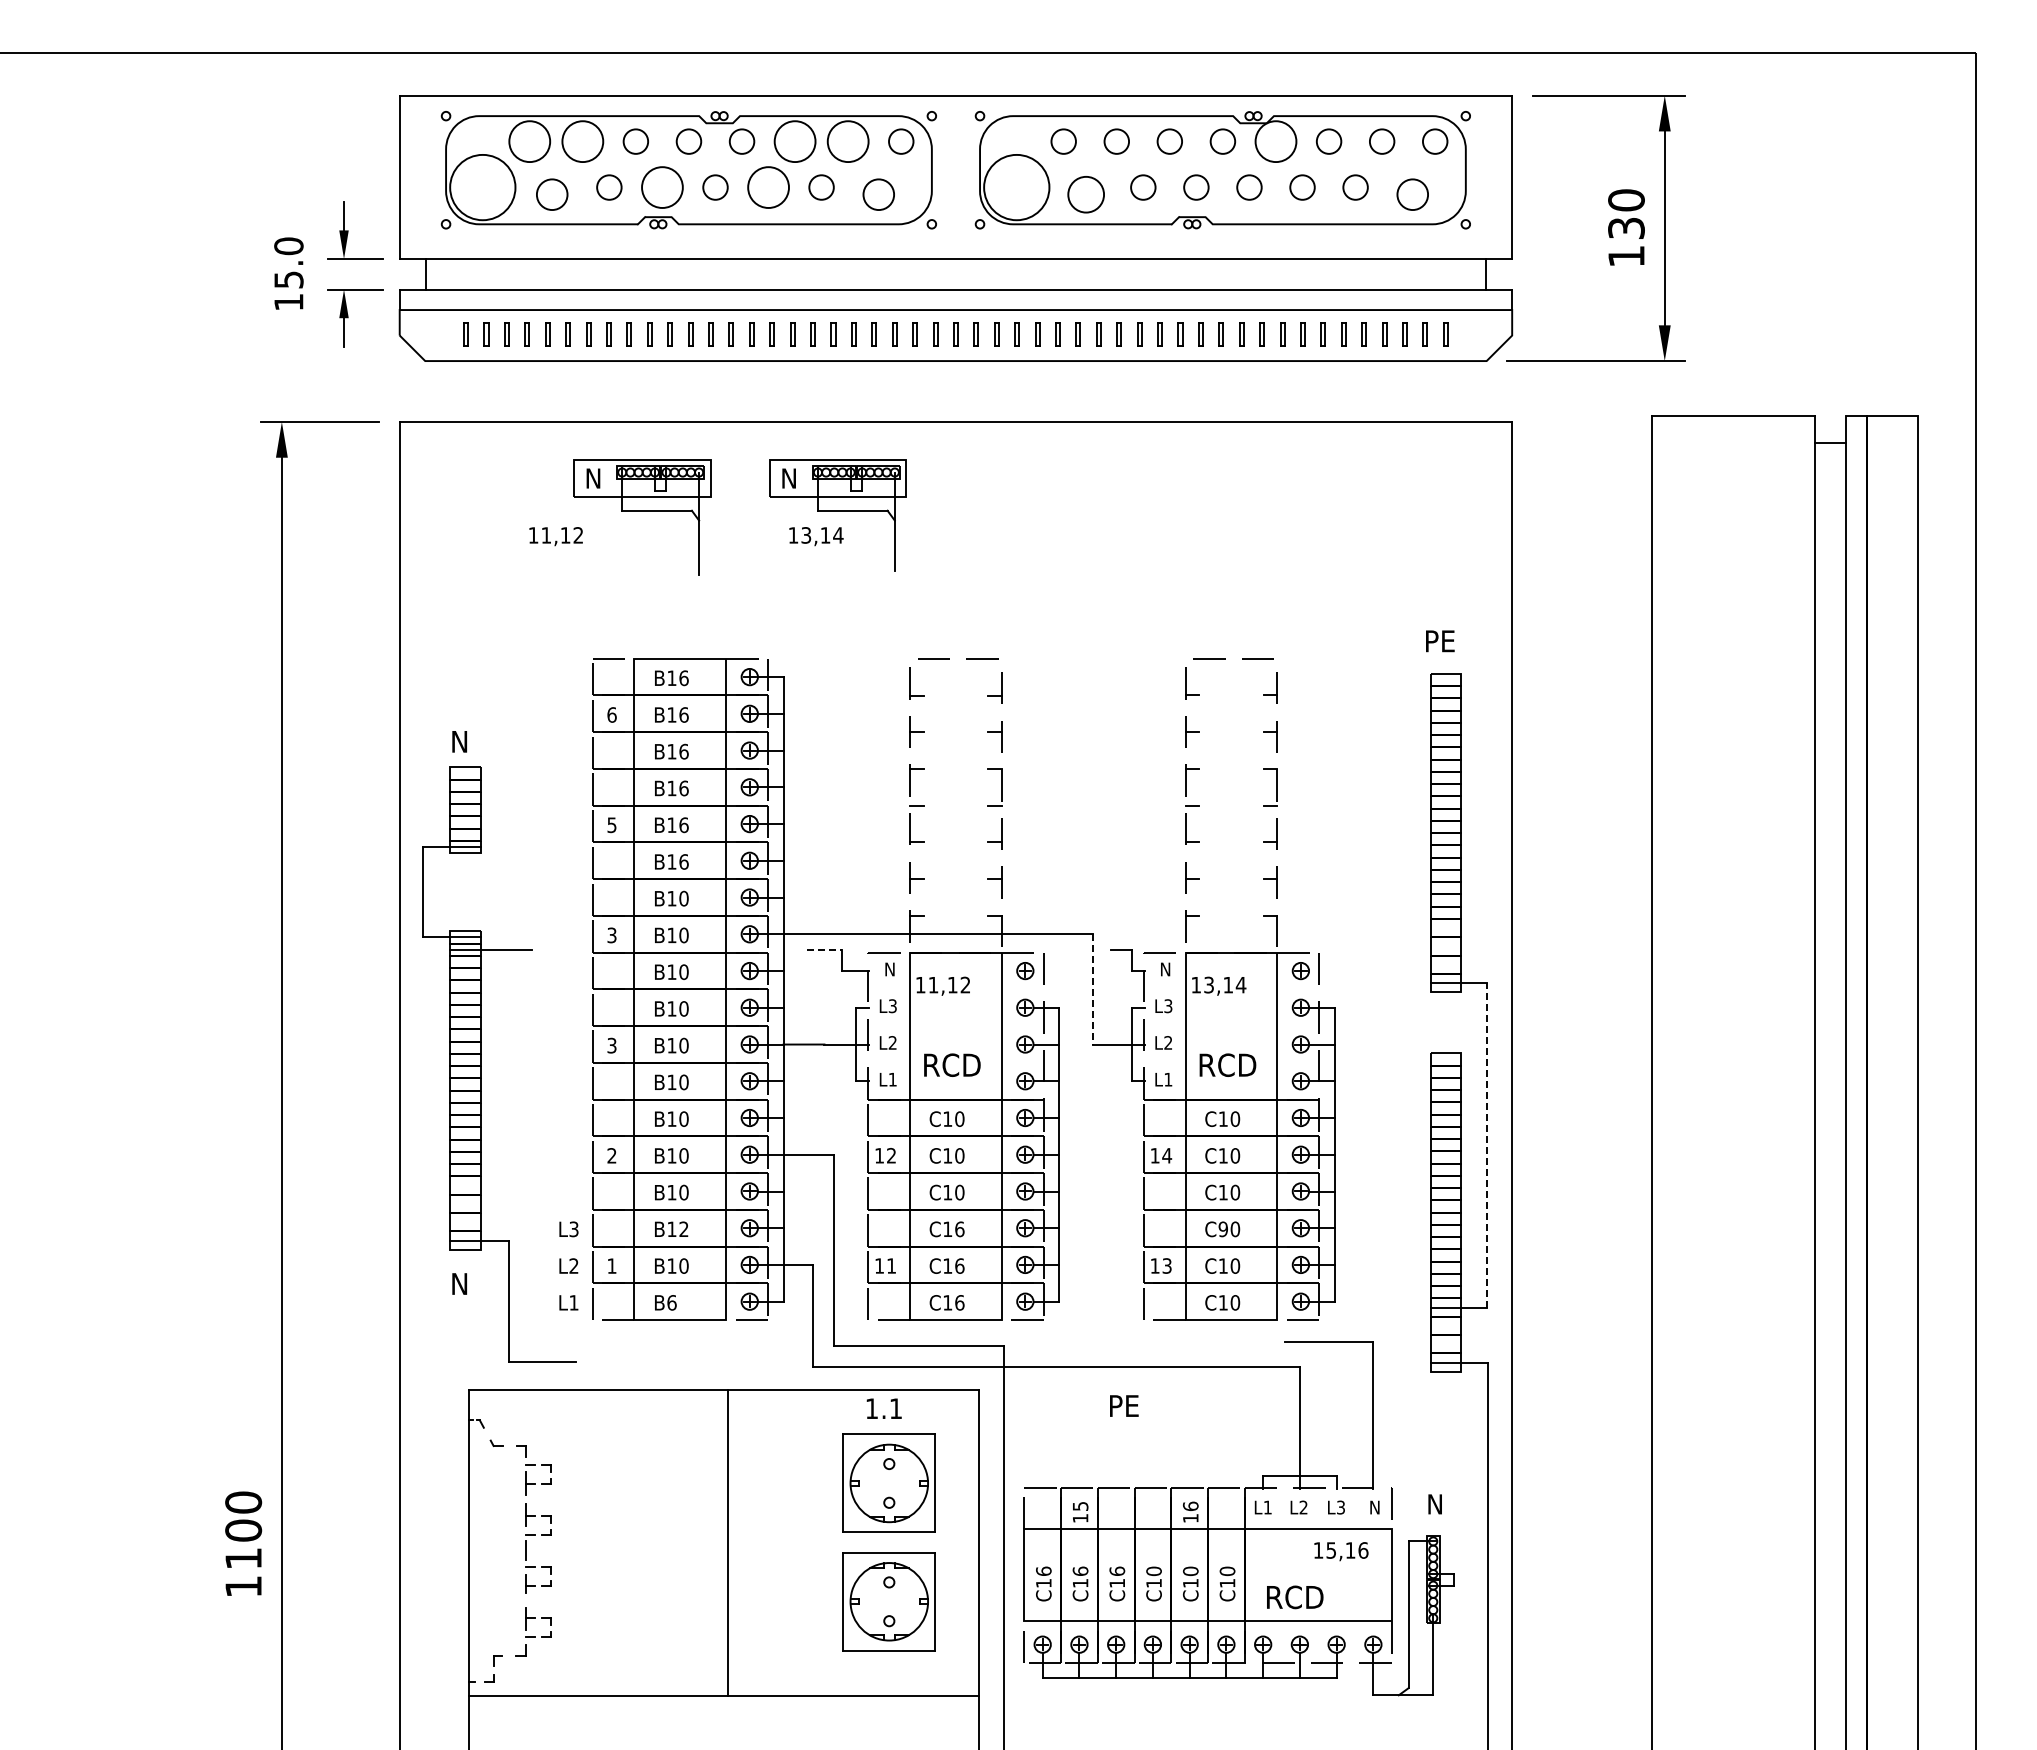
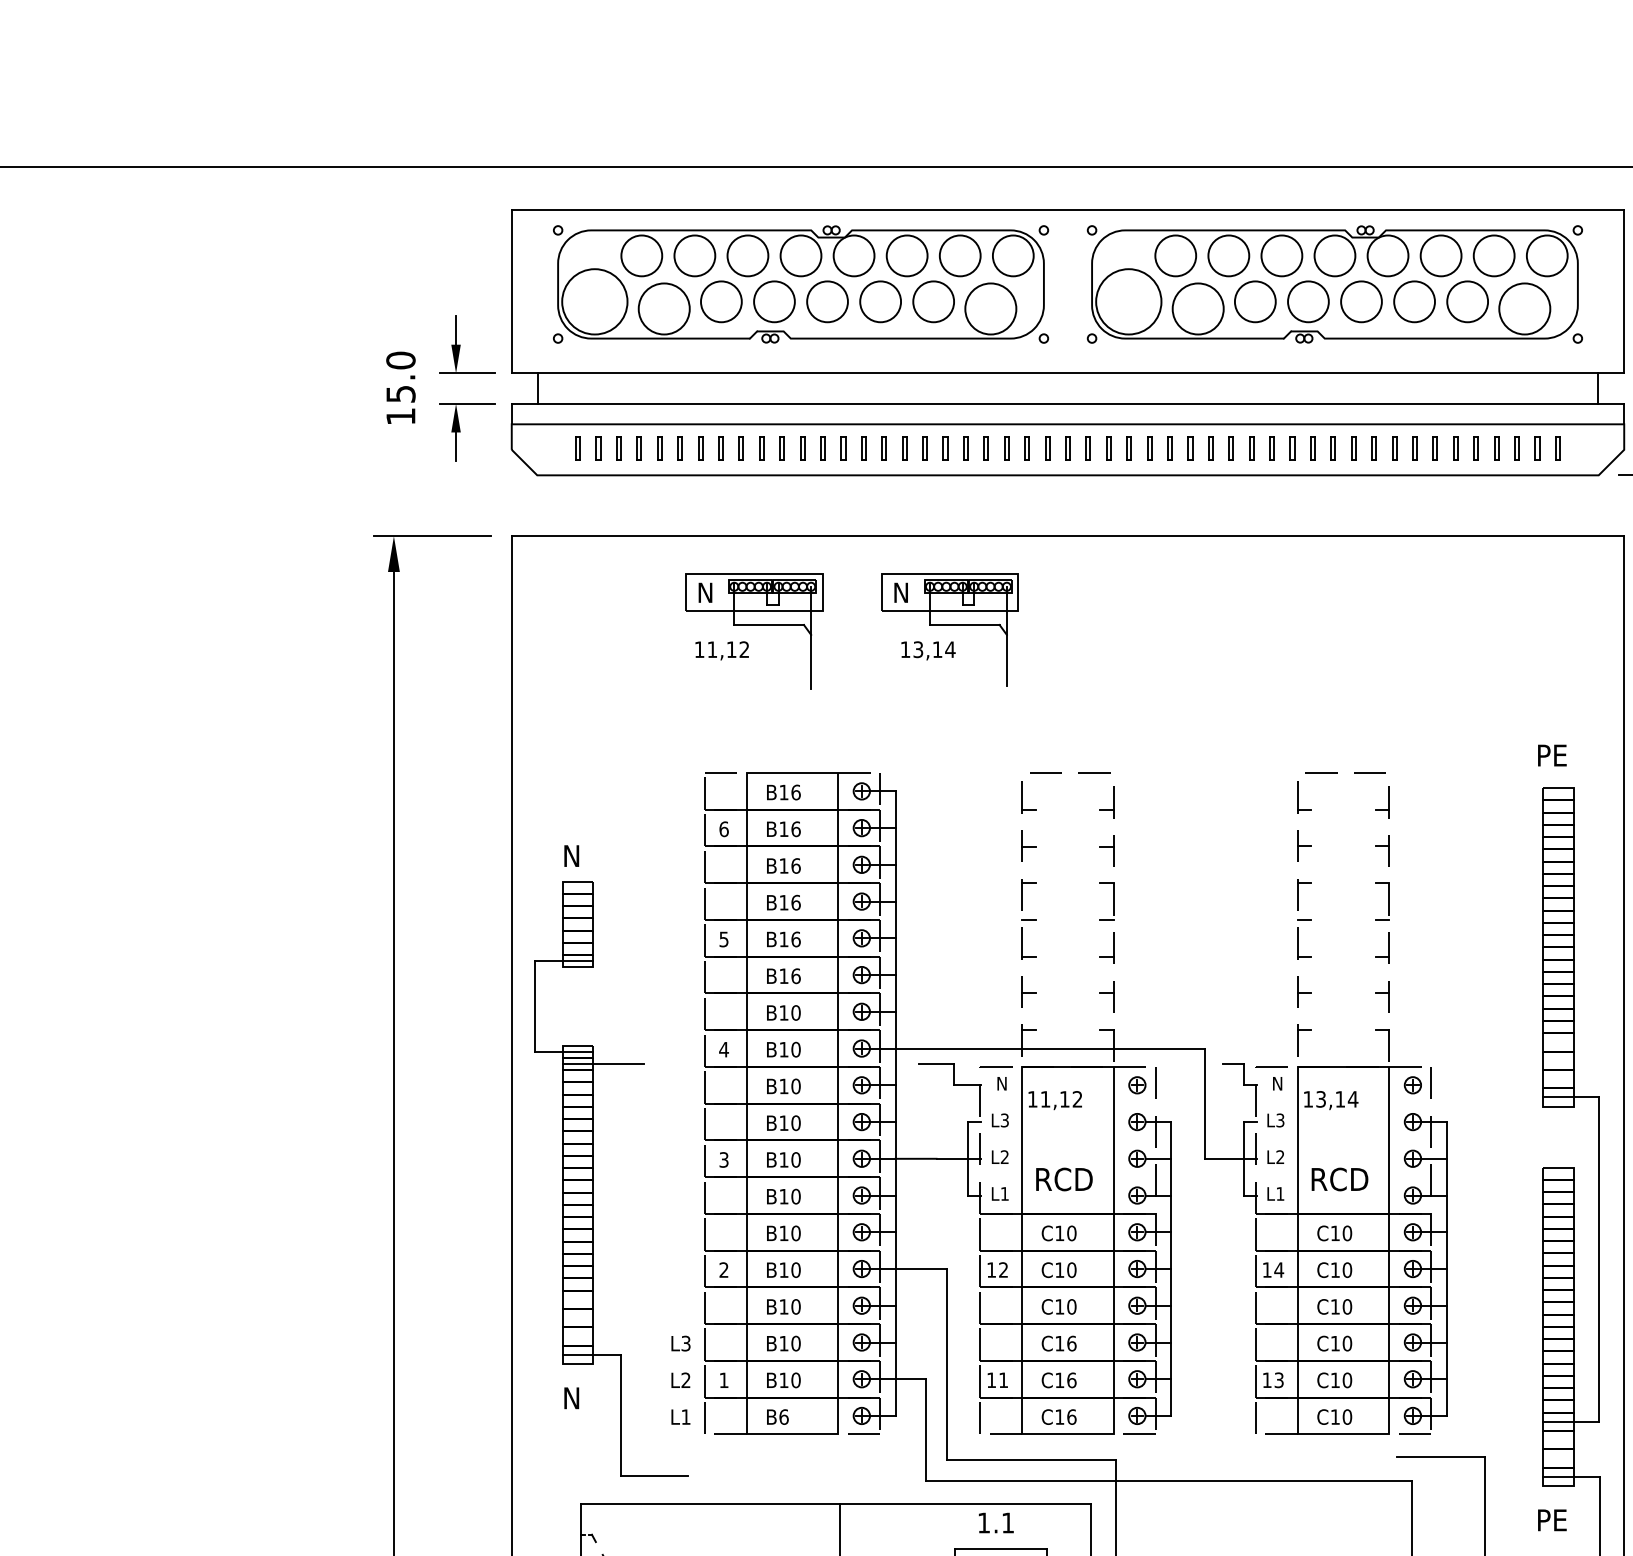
circle: (635, 141) -> (747, 255), size x1.67
circle: (688, 141) -> (800, 255), size x1.67
circle: (741, 141) -> (853, 255), size x1.67
circle: (900, 141) -> (1012, 255), size x1.67
circle: (1063, 141) -> (1175, 255), size x1.67
circle: (1116, 141) -> (1228, 255), size x1.67
circle: (1169, 141) -> (1281, 255), size x1.67
circle: (1222, 141) -> (1334, 255), size x1.67
circle: (1328, 141) -> (1440, 255), size x1.67
circle: (1381, 141) -> (1493, 255), size x1.67
circle: (1434, 141) -> (1546, 255), size x1.67
circle: (608, 187) -> (720, 301), size x1.67
circle: (715, 187) -> (827, 301), size x1.67
circle: (821, 187) -> (933, 301), size x1.67
circle: (1142, 187) -> (1254, 301), size x1.67
circle: (1195, 187) -> (1307, 301), size x1.67
circle: (1249, 187) -> (1361, 301), size x1.67
circle: (1302, 187) -> (1414, 301), size x1.67
circle: (1355, 187) -> (1467, 301), size x1.67
circle: (551, 194) -> (663, 308), size x1.67
circle: (878, 194) -> (990, 308), size x1.67
circle: (1085, 194) -> (1197, 308), size x1.43
circle: (1412, 194) -> (1524, 308), size x1.67
text: (555, 536) -> (721, 650), moved
text: (611, 935) -> (723, 1049), 3 -> 4
line: (824, 949) -> (936, 1063), dashed -> solid
line: (1092, 989) -> (1204, 1103), dashed -> solid
line: (1487, 1144) -> (1599, 1258), dashed -> solid
text: (683, 1229) -> (795, 1343), B12 -> B10
text: (1222, 1229) -> (1334, 1343), C90 -> C10
text: (1124, 1405) -> (1552, 1519), moved

